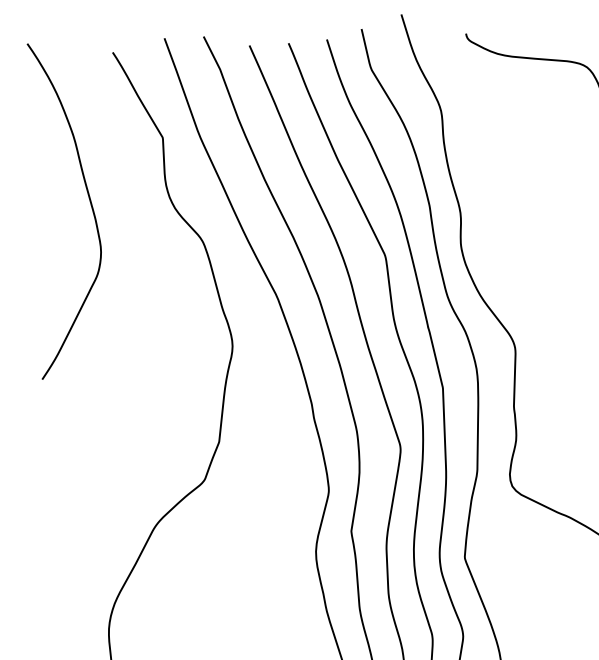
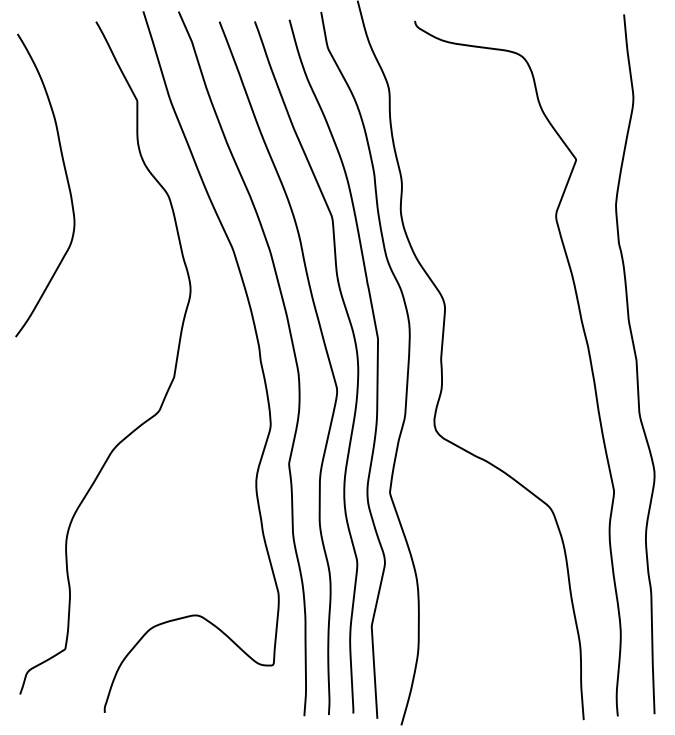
curve: (89, 203) -> (66, 180), moved

